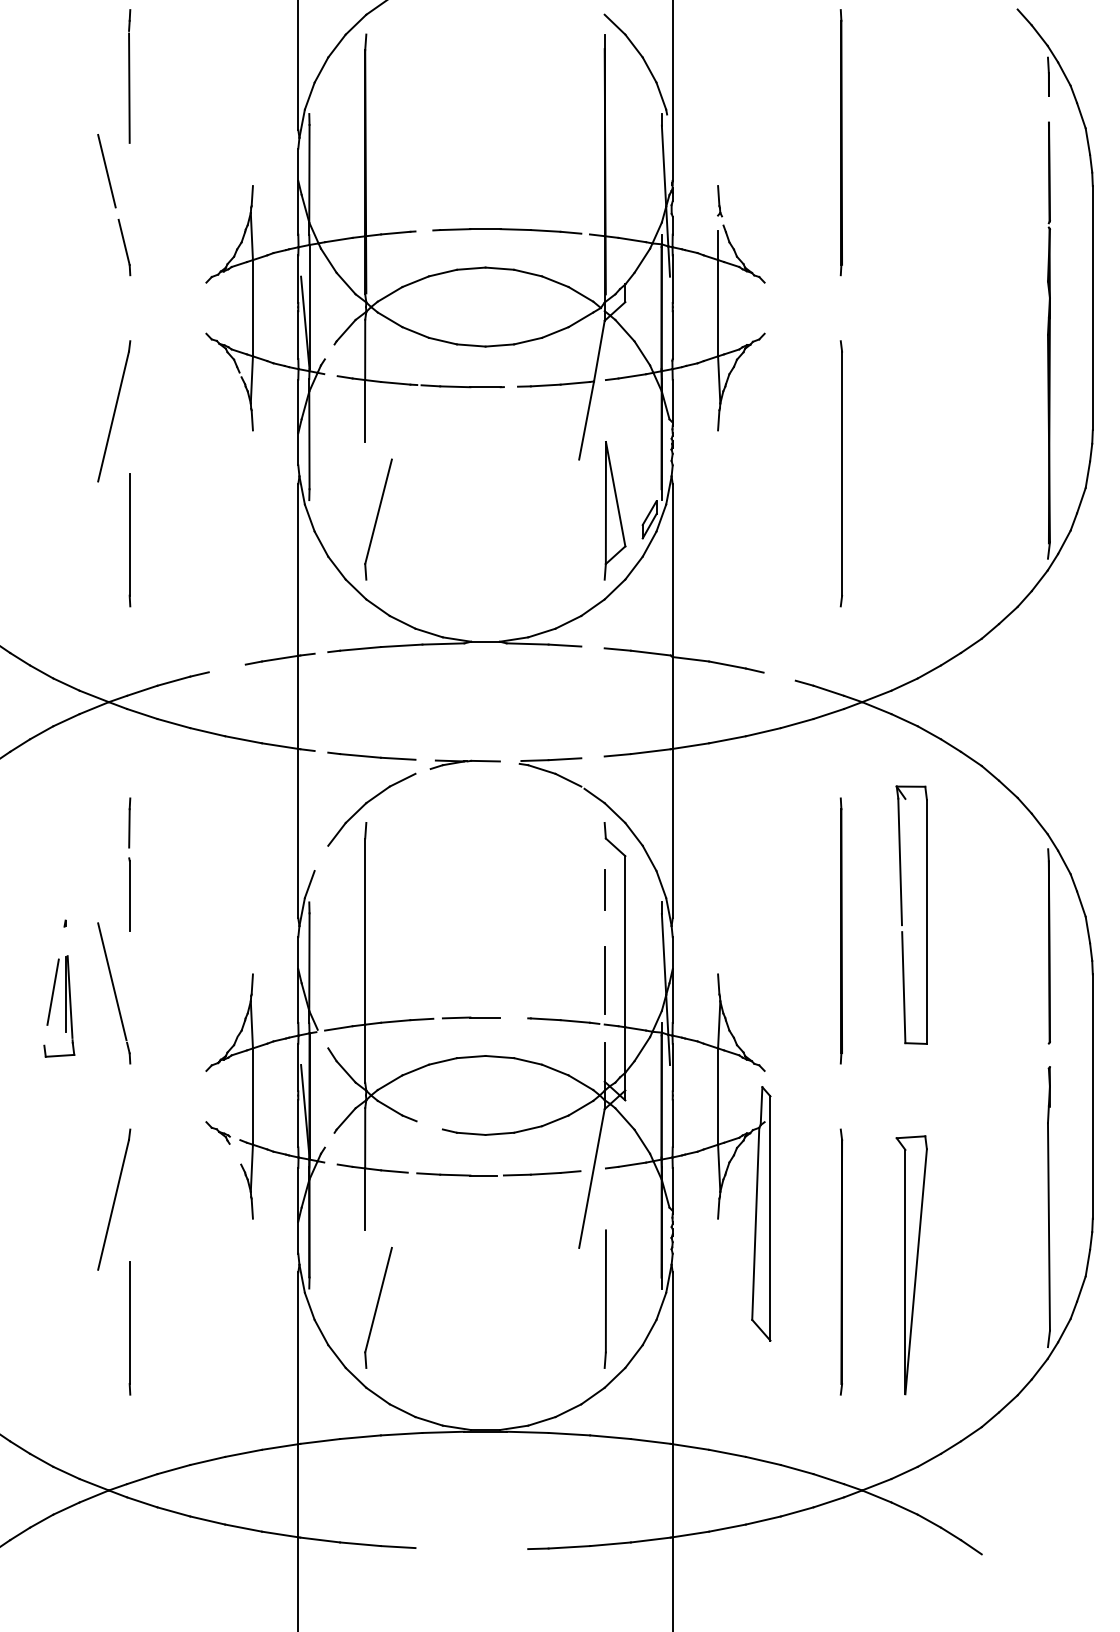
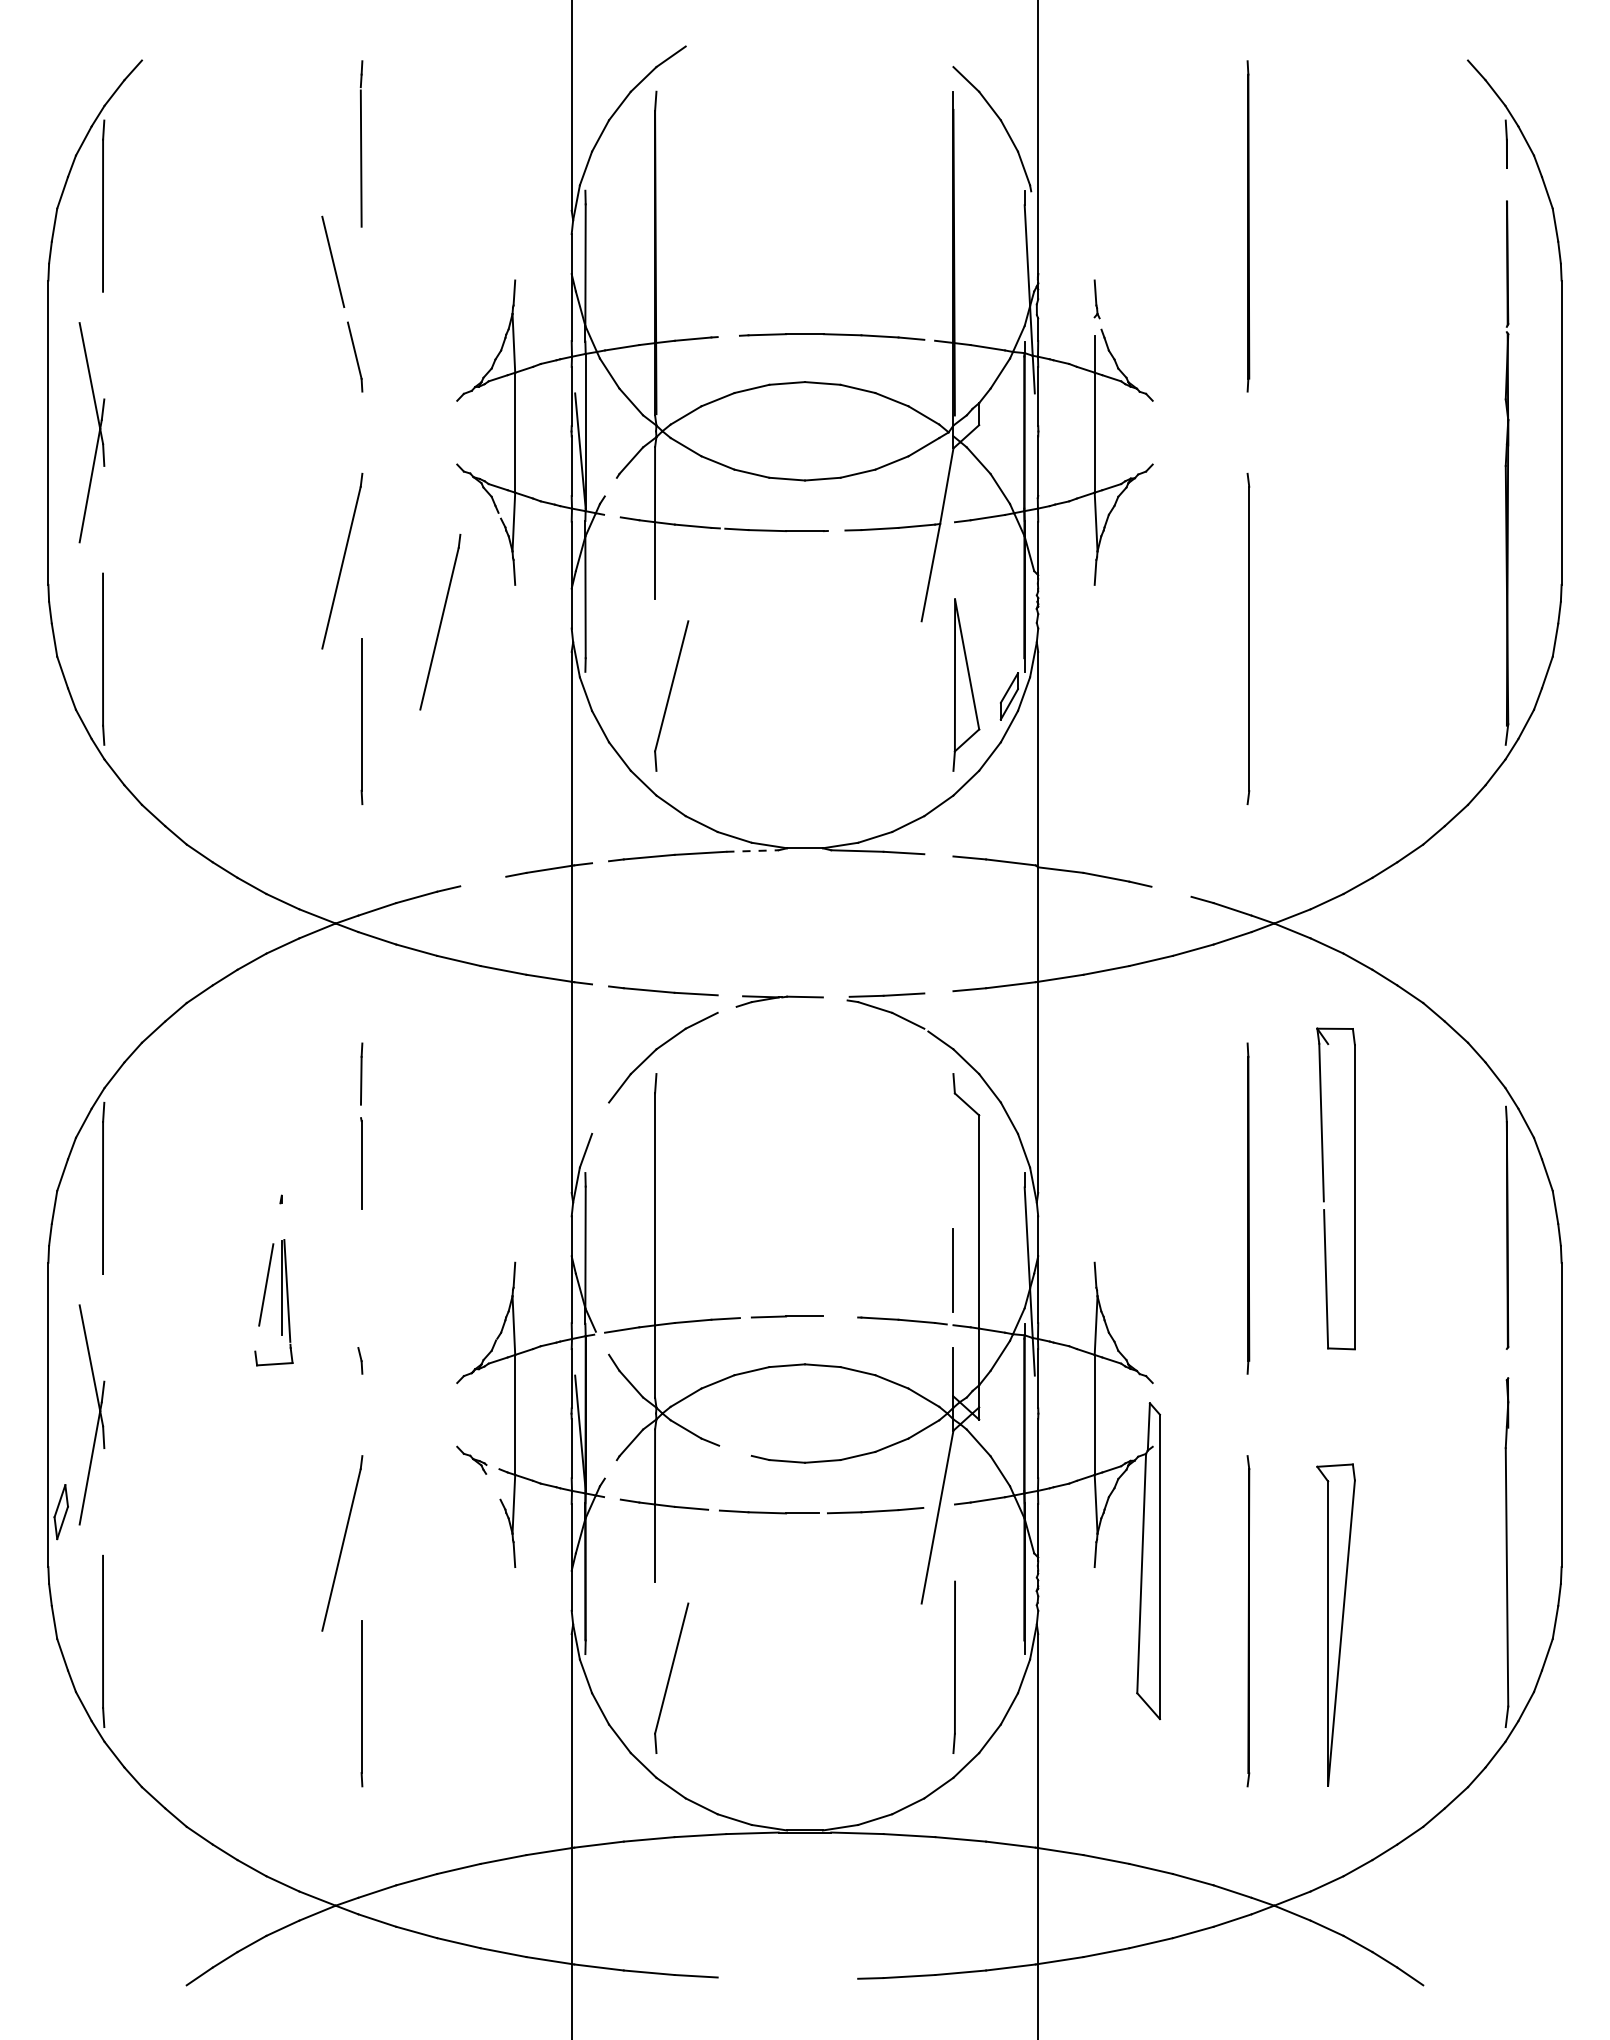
part: (193, 460) -> (440, 622), added
line: (444, 644) -> (753, 851), solid -> dashed
line: (604, 889) -> (953, 1157), removed
line: (111, 981) -> (339, 1271), removed

